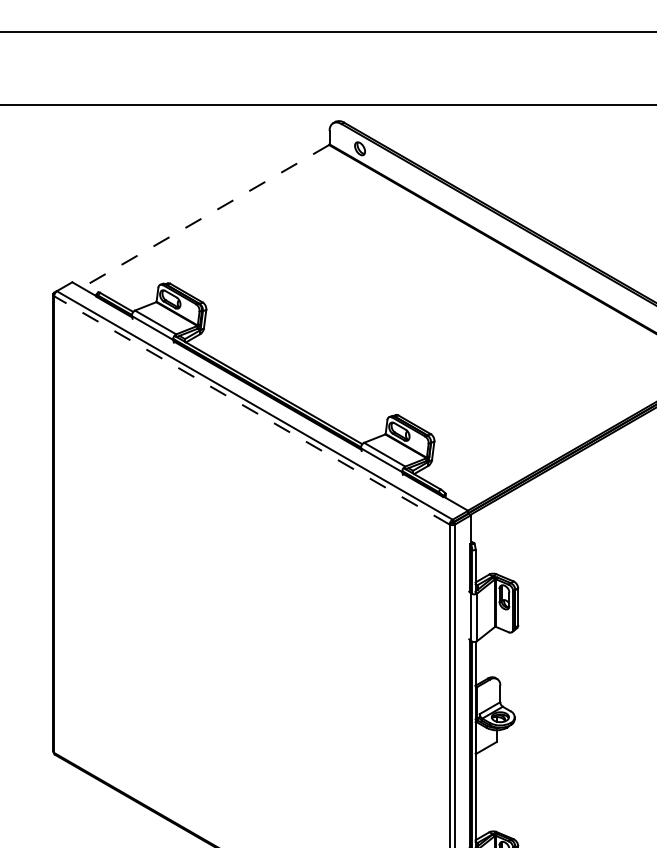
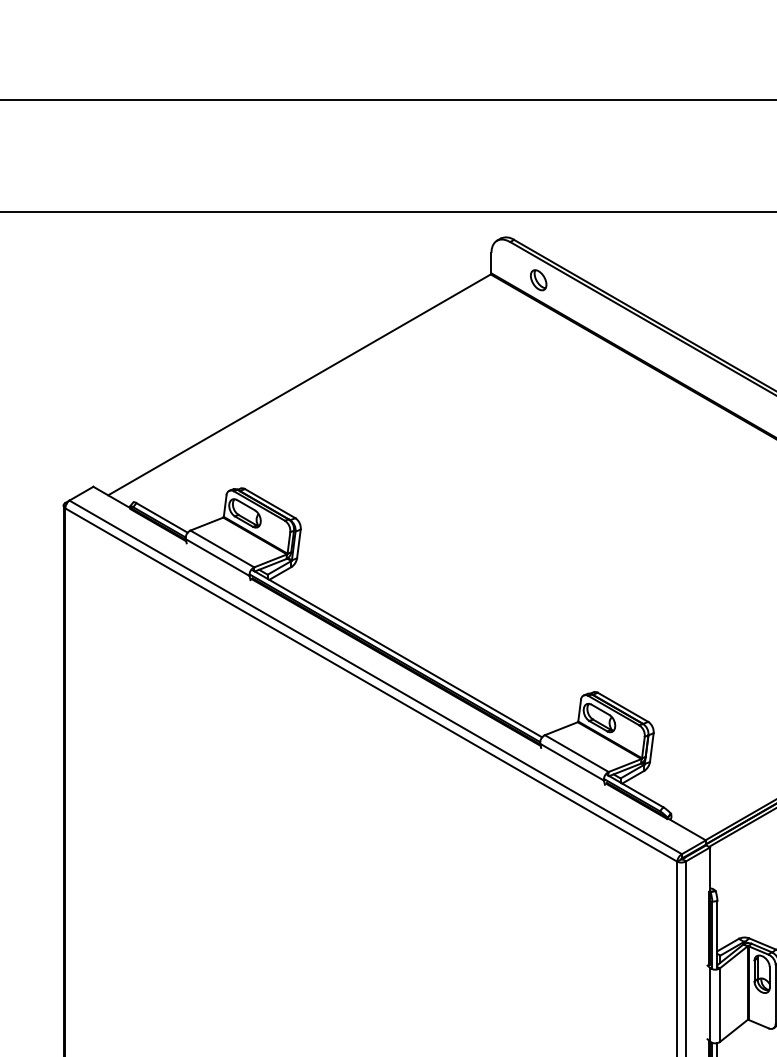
line: (205, 216) -> (299, 385), dashed -> solid
line: (251, 410) -> (370, 685), dashed -> solid

